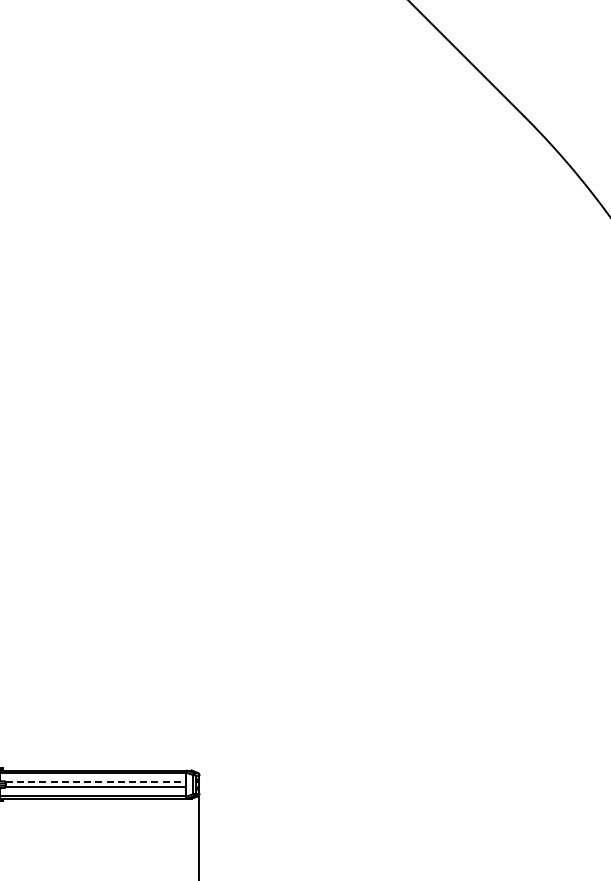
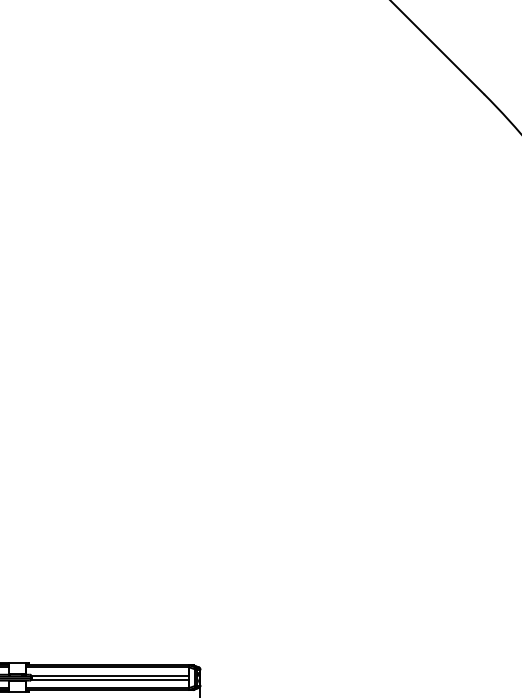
line: (96, 782) -> (110, 675), dashed -> solid

